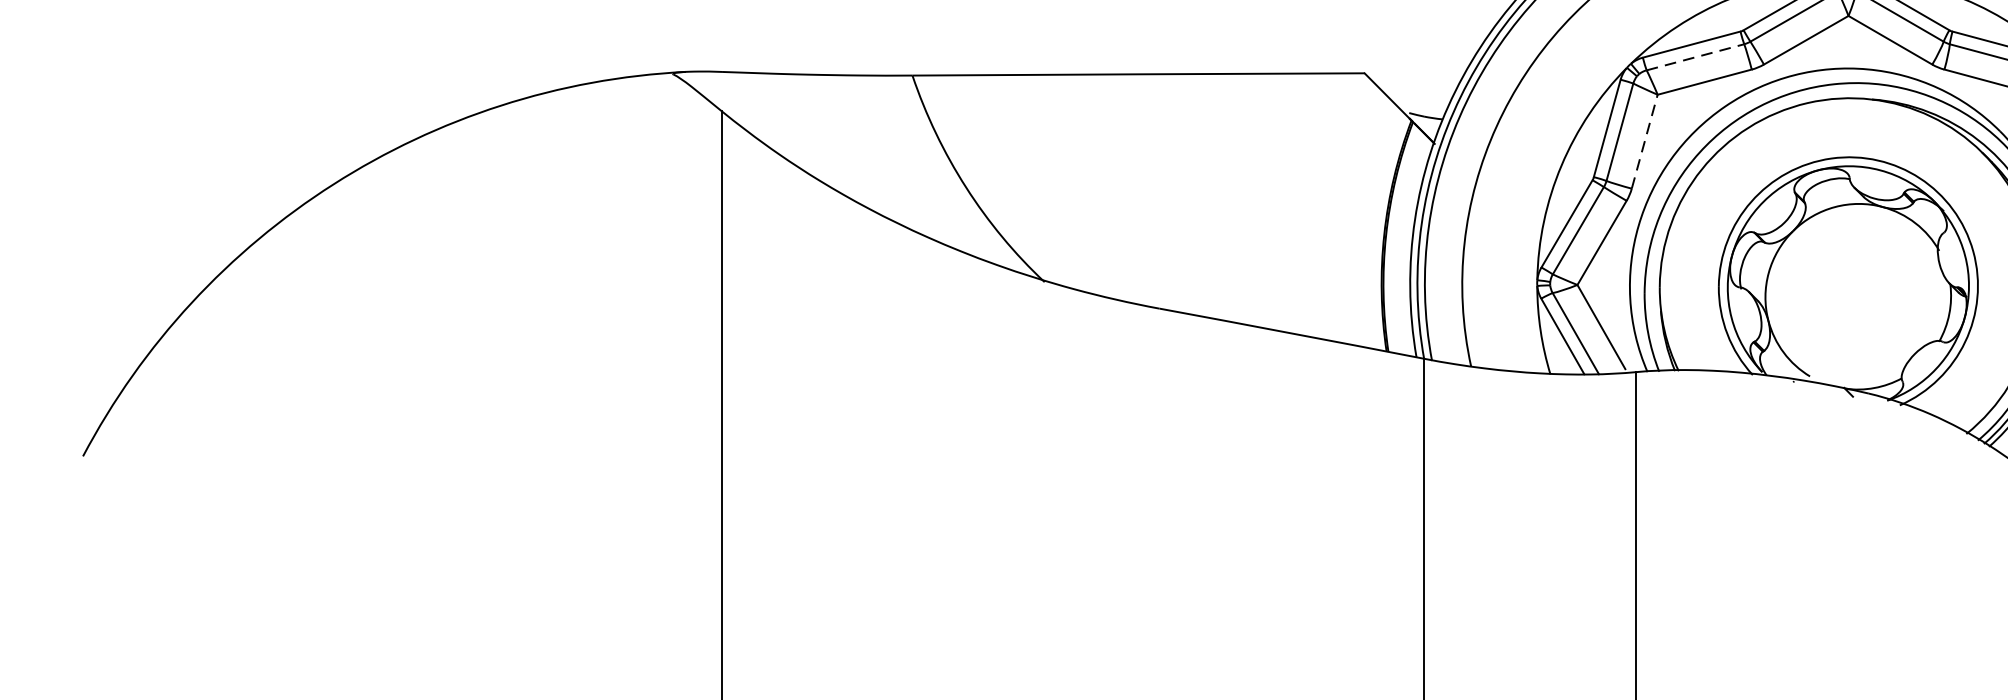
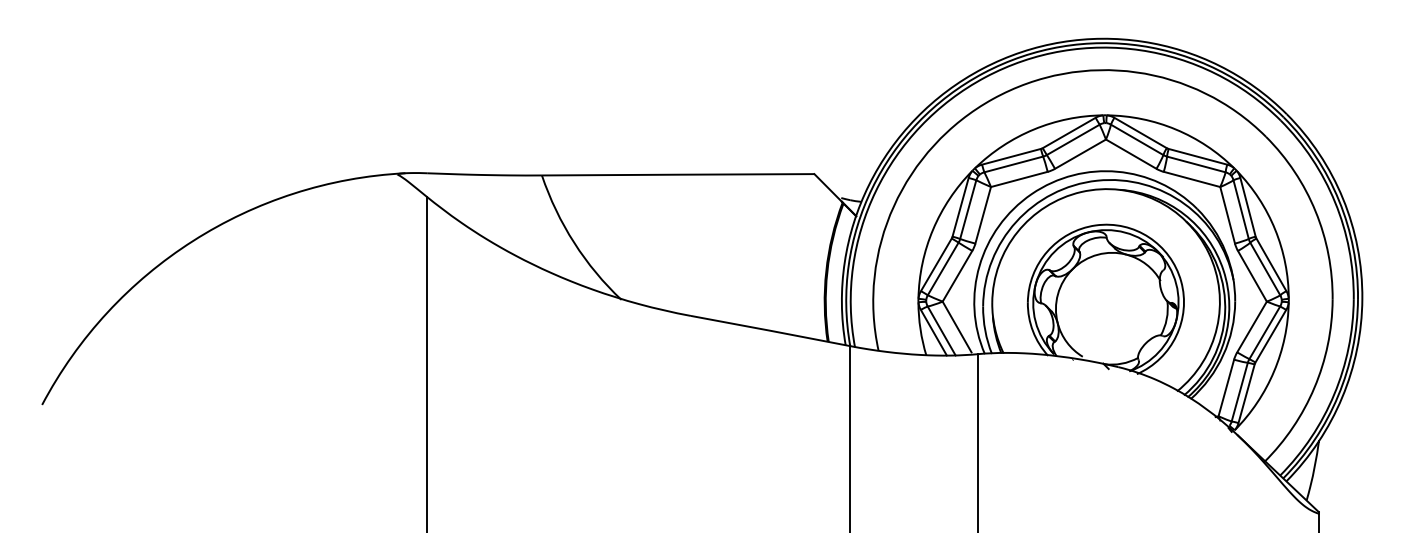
line: (1696, 57) -> (1014, 164), dashed -> solid
line: (1645, 140) -> (983, 214), dashed -> solid

